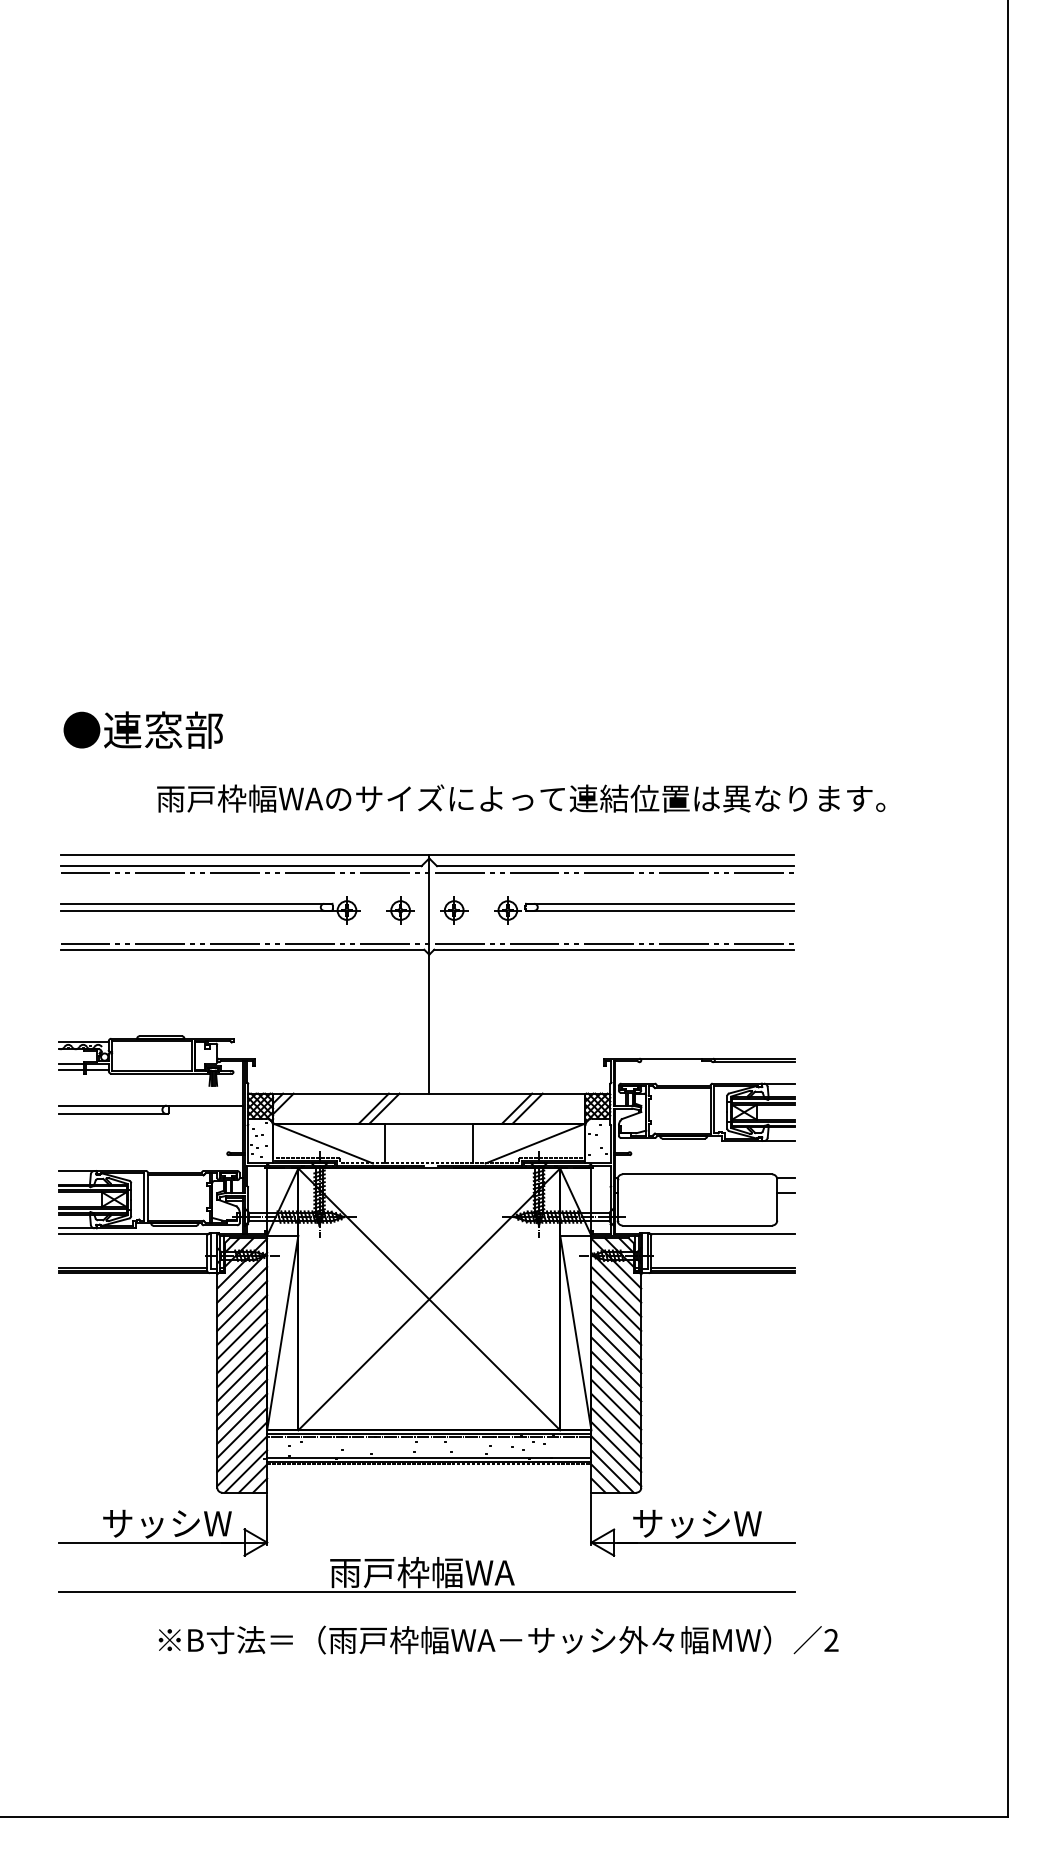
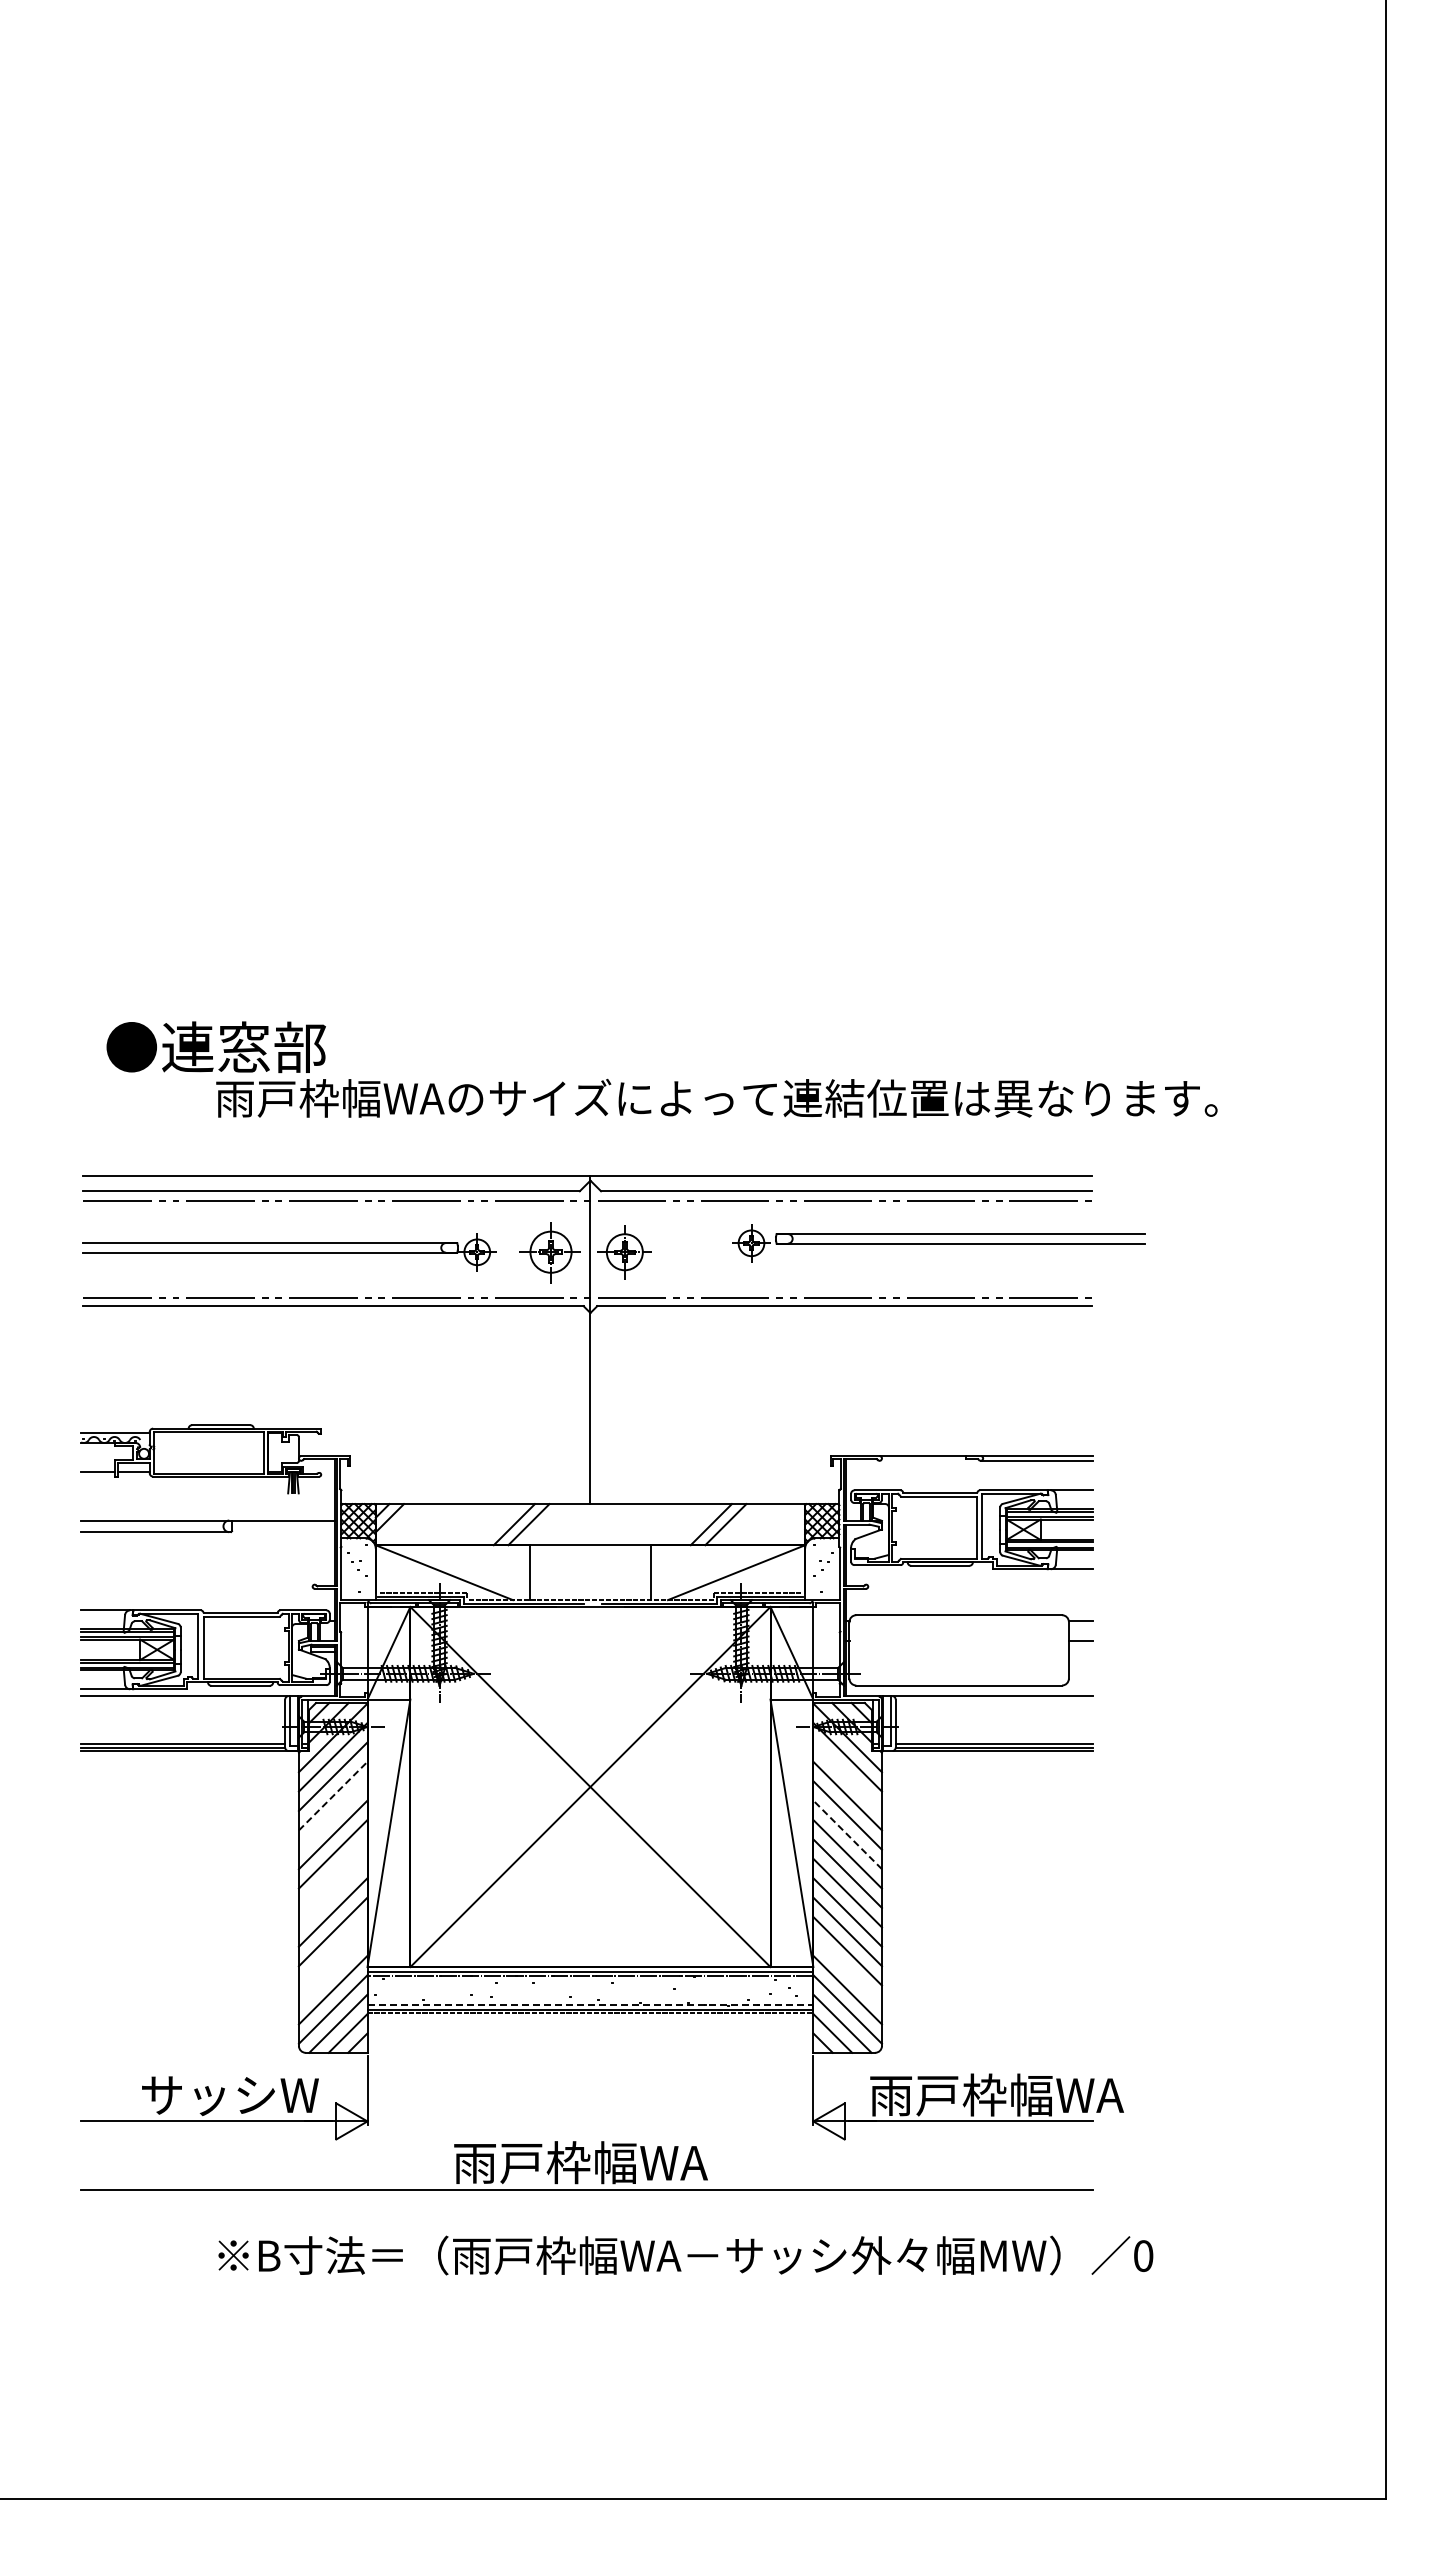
text: (142, 730) -> (215, 1047), moved
part: (400, 910) -> (550, 1252), size x1.6
part: (454, 910) -> (624, 1252), size x1.4
part: (643, 910) -> (938, 1243), moved
line: (71, 1064) -> (98, 1463), removed
line: (616, 1291) -> (847, 1776), removed
line: (242, 1306) -> (333, 1796), solid -> dashed
line: (241, 1320) -> (332, 1815), removed
line: (616, 1333) -> (847, 1834), solid -> dashed
line: (241, 1362) -> (332, 1873), removed
line: (241, 1376) -> (332, 1892), removed
line: (241, 1418) -> (332, 1951), removed
line: (241, 1432) -> (332, 1970), removed
line: (616, 1432) -> (847, 1970), removed
line: (429, 1457) -> (590, 2004), solid -> dashed
text: (724, 1522) -> (996, 2094), サッシW -> 雨戸枠幅WA
text: (831, 1640) -> (1143, 2256), 2 -> 0

